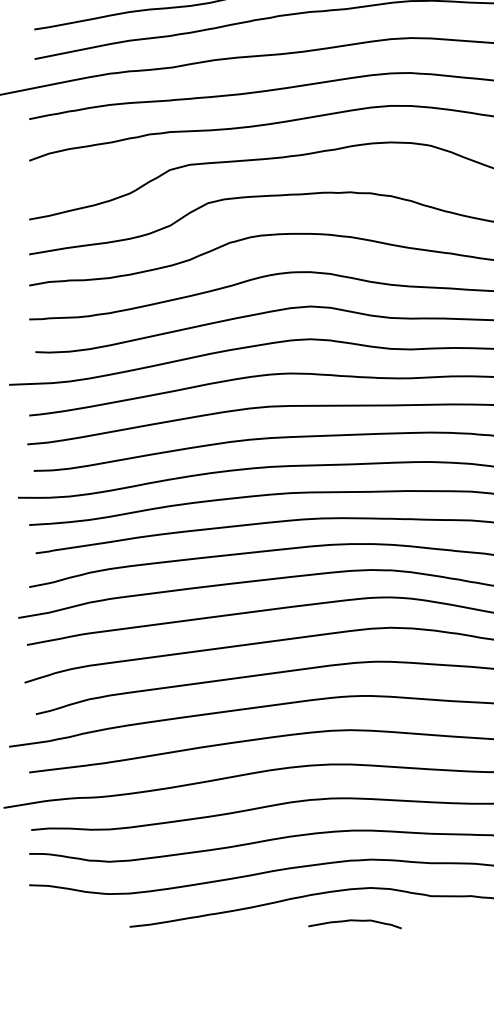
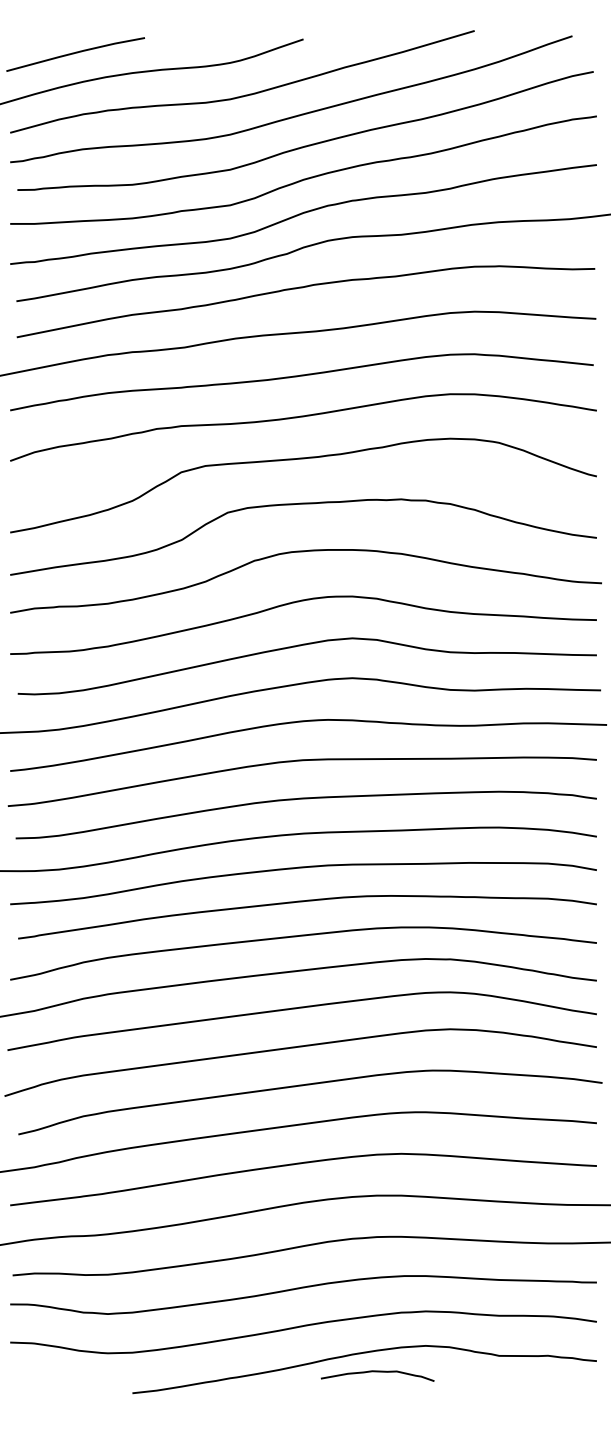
curve: (354, 921) -> (377, 1372), moved

